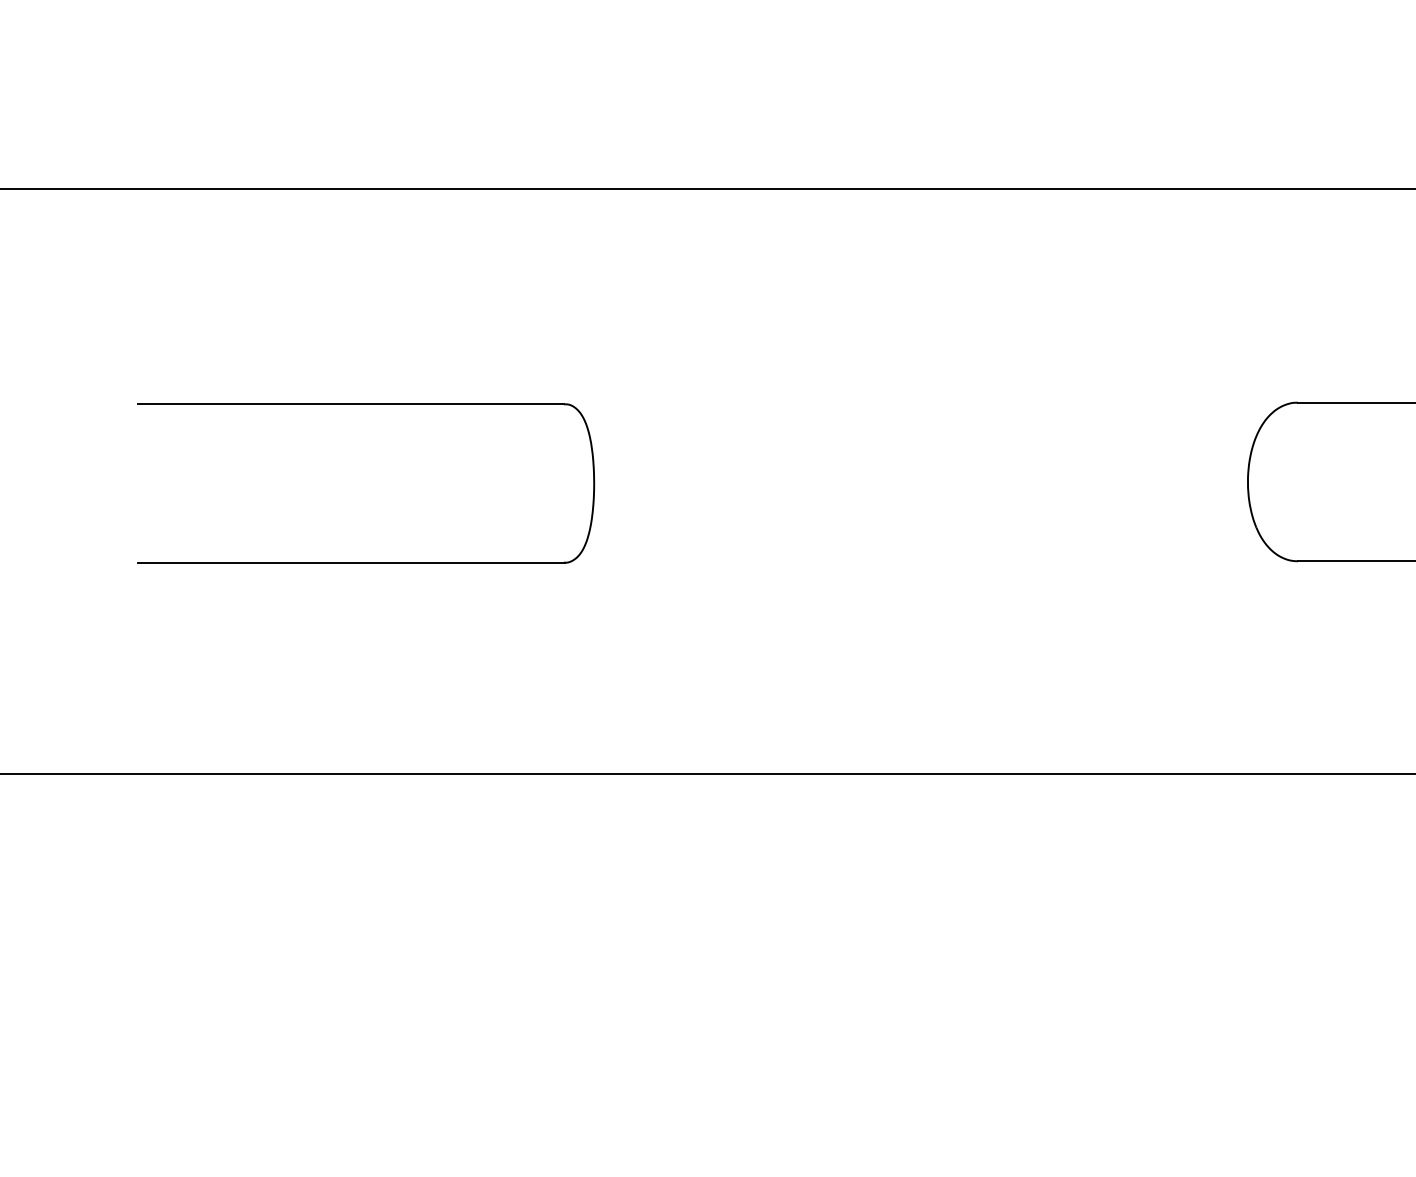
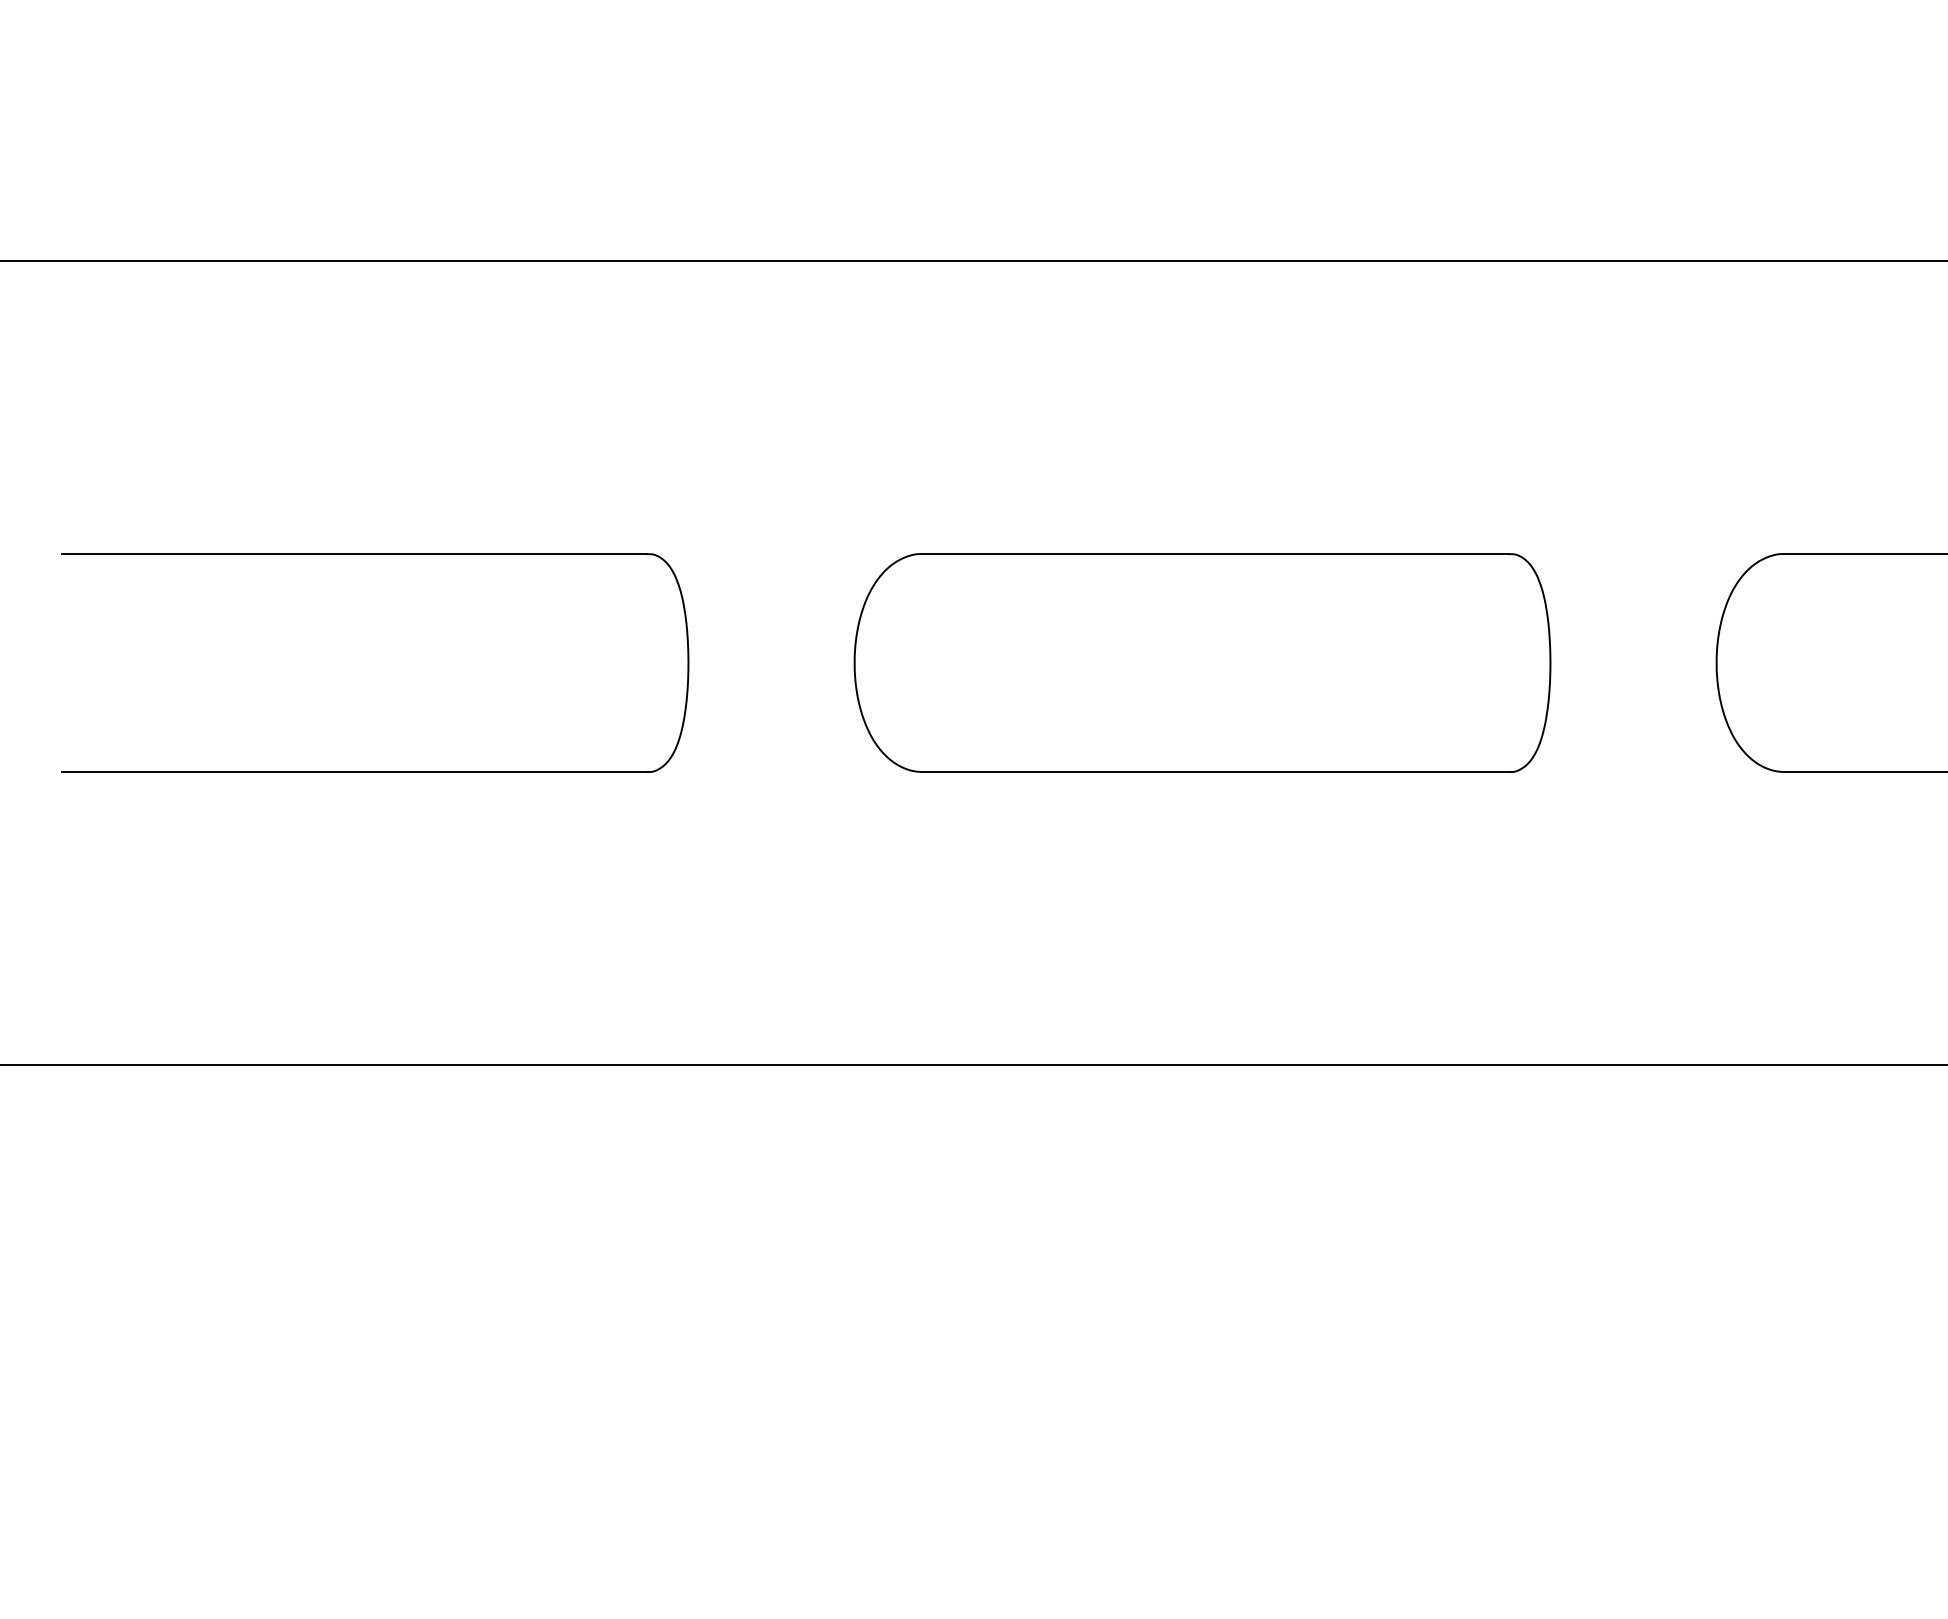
part: (366, 404) -> (375, 554), moved
part: (874, 481) -> (1202, 662), added

